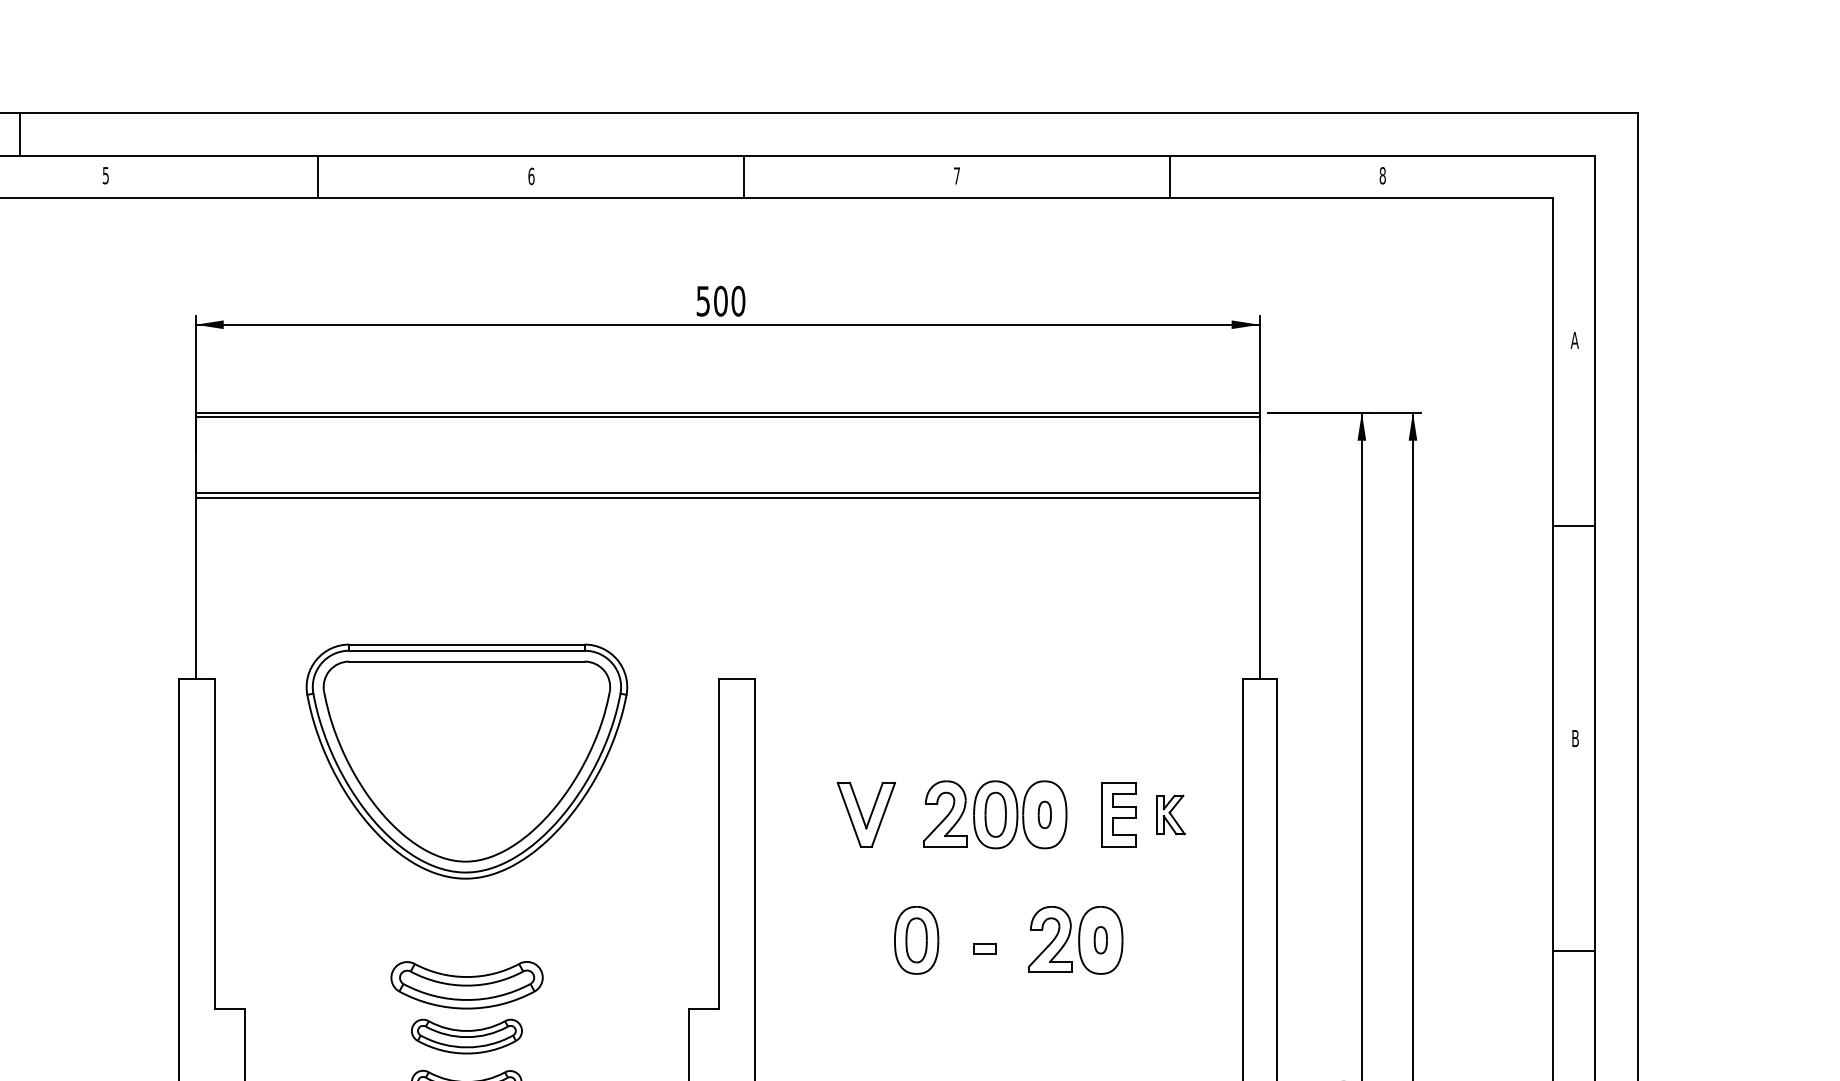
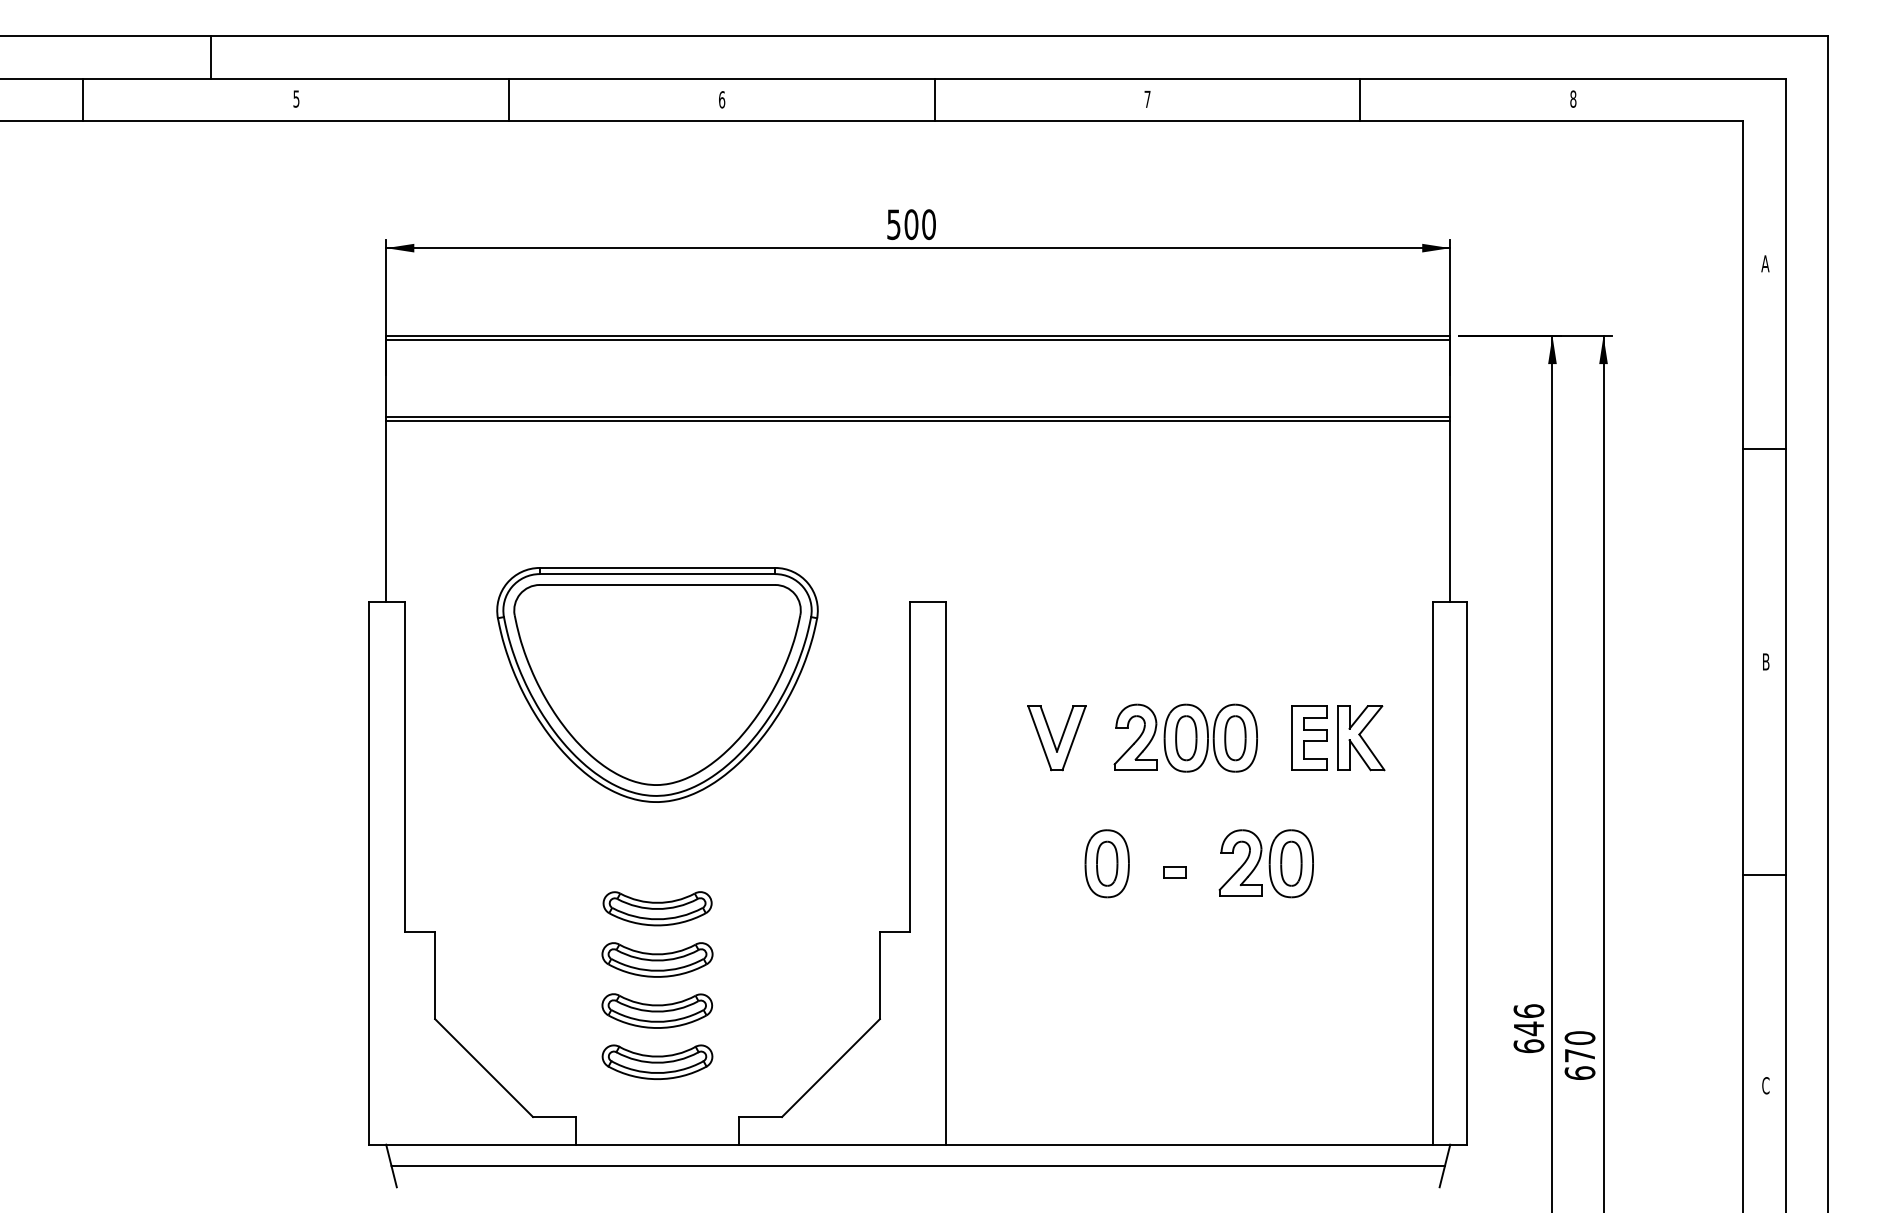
part: (1044, 815) -> (1235, 738), size x1.67
part: (1170, 815) -> (1361, 738), size x1.67
part: (1100, 940) -> (1291, 863), size x1.67
part: (466, 985) -> (657, 908), size x0.71

